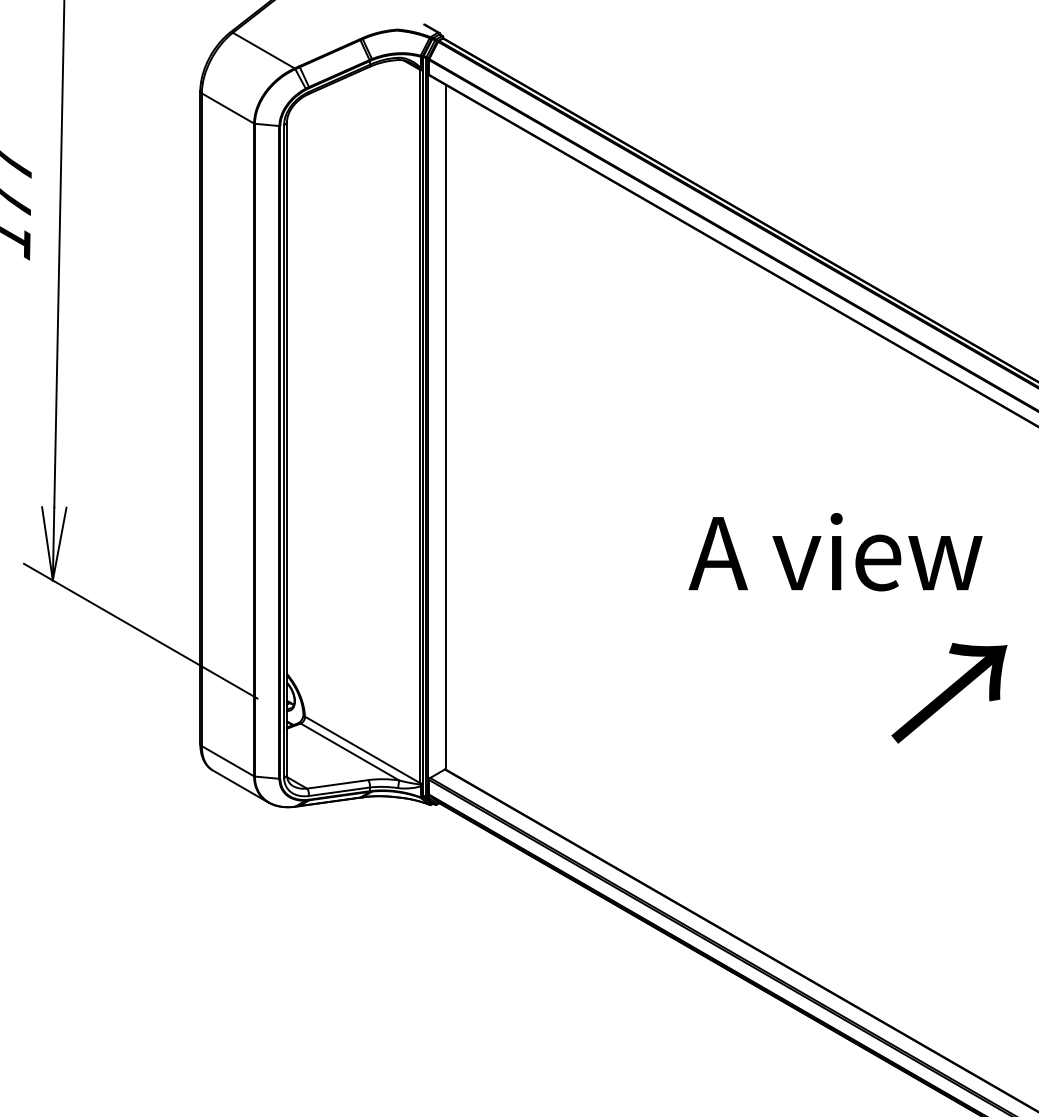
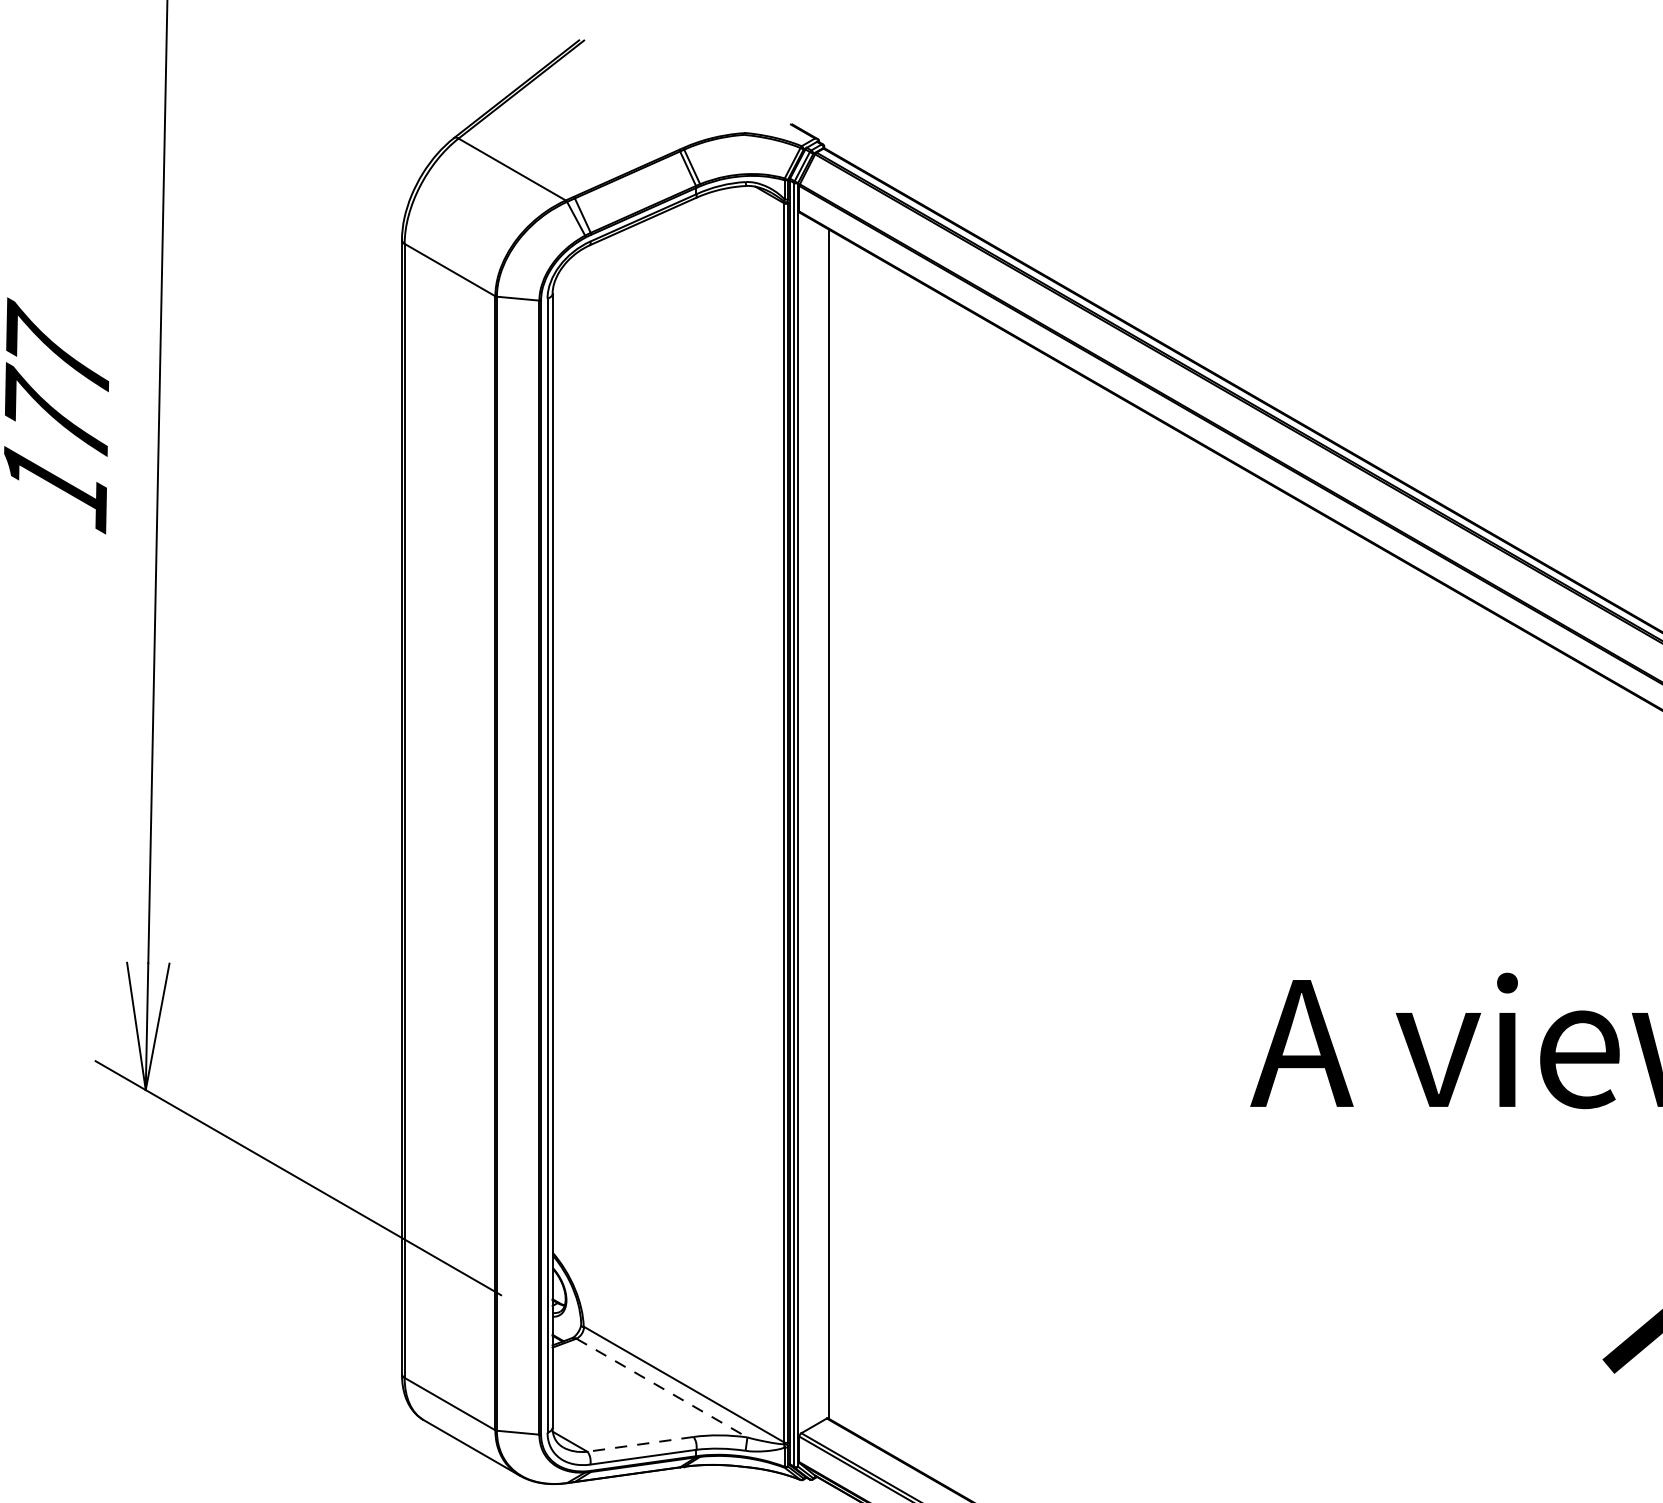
line: (349, 751) -> (661, 1387), solid -> dashed
line: (337, 784) -> (640, 1444), solid -> dashed

